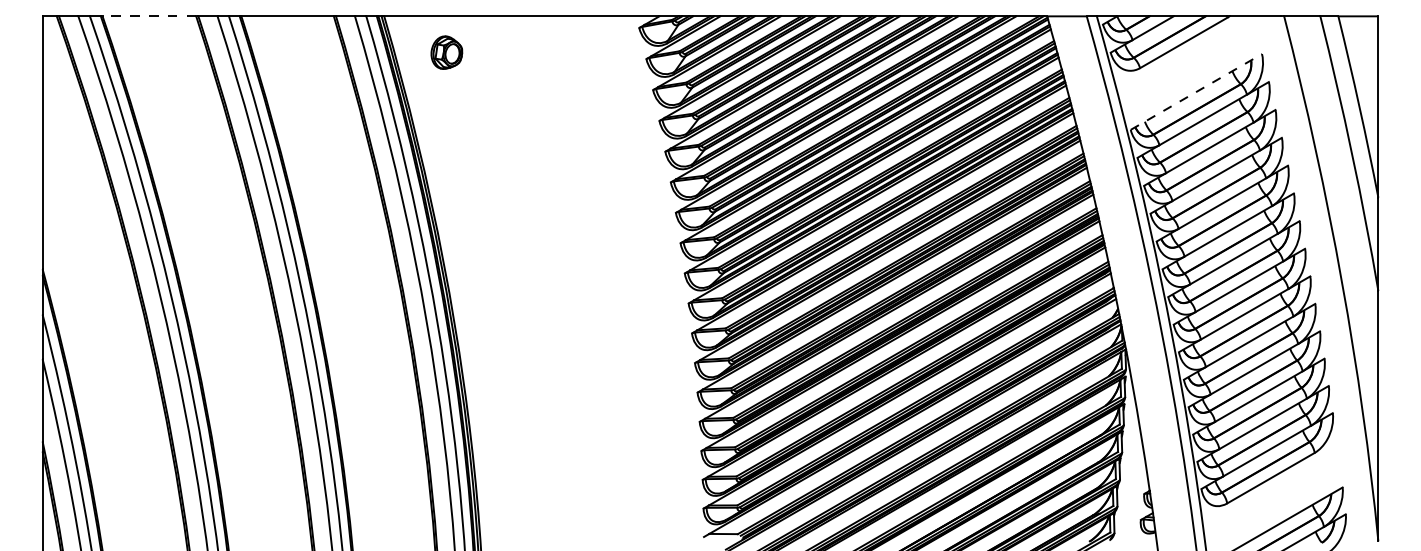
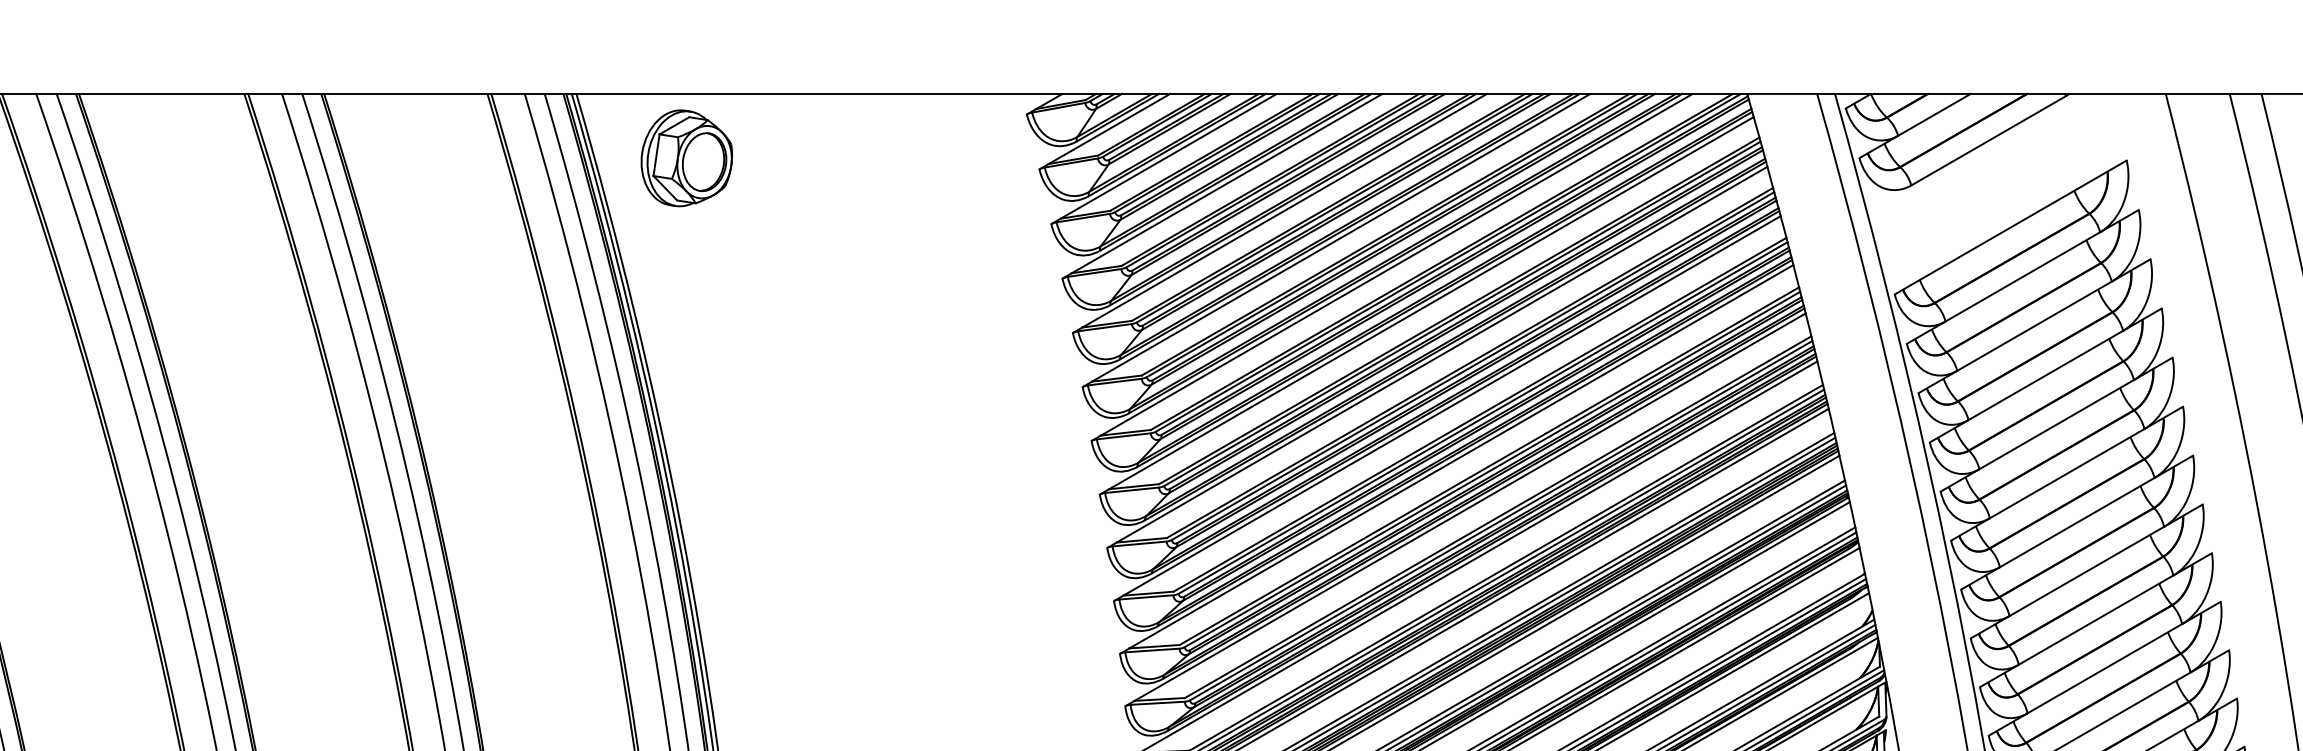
line: (149, 16) -> (161, 94), dashed -> solid
part: (446, 52) -> (686, 157), size x1.67
line: (1196, 91) -> (2010, 226), dashed -> solid

